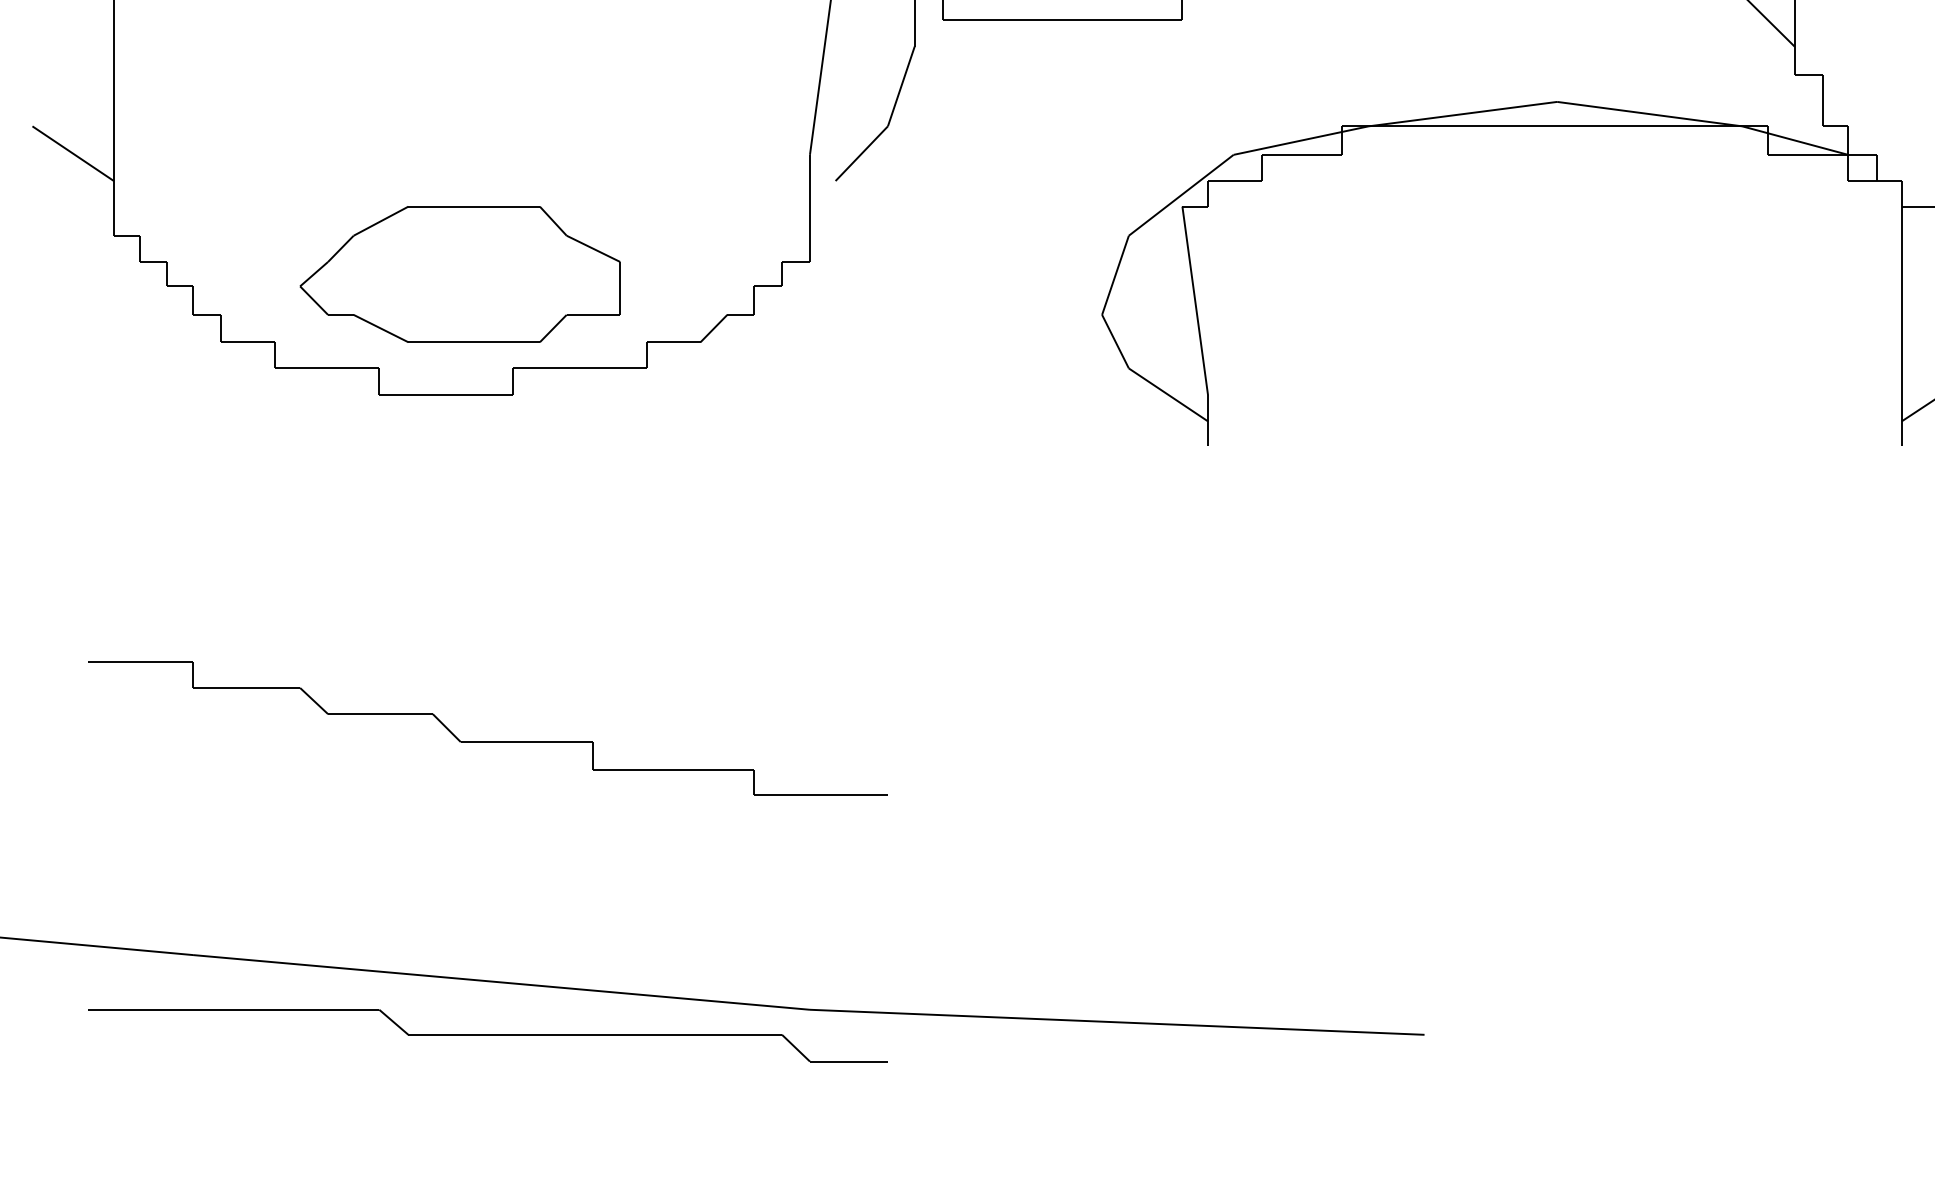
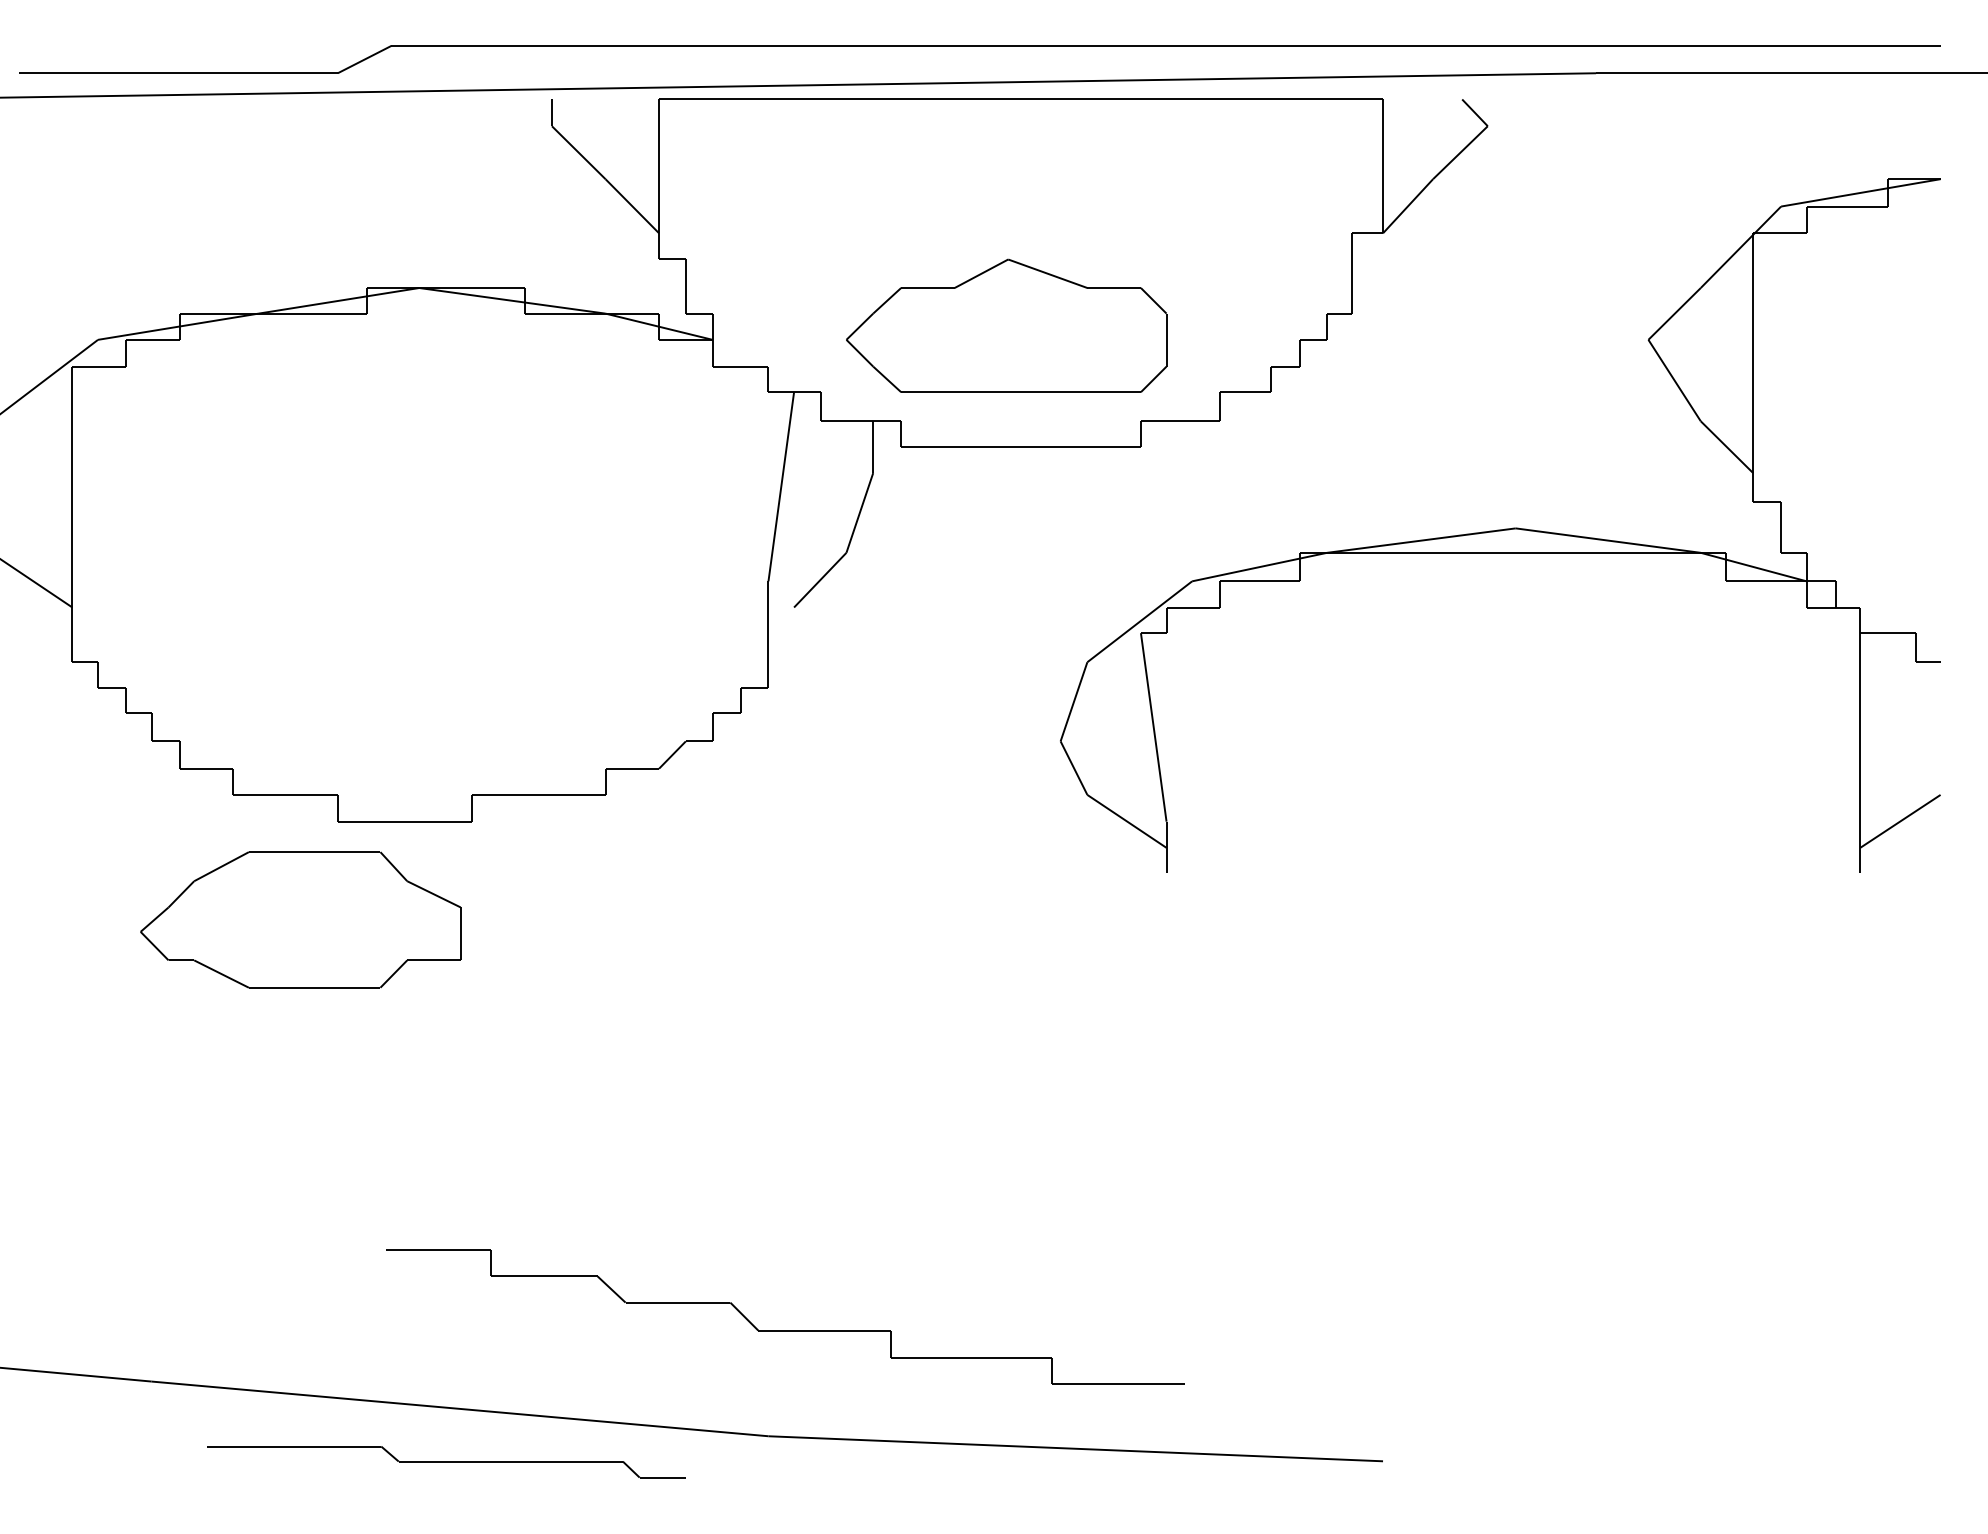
part: (459, 274) -> (300, 919), moved
part: (487, 742) -> (785, 1330), moved
part: (487, 1035) -> (446, 1461), size x0.6

